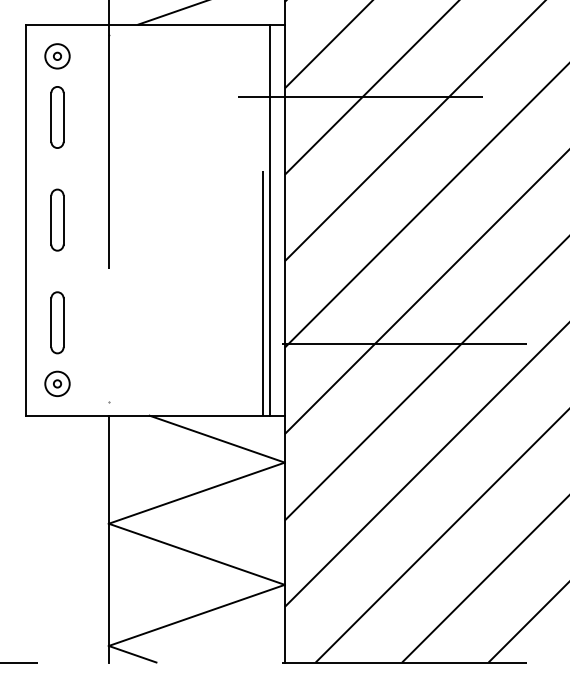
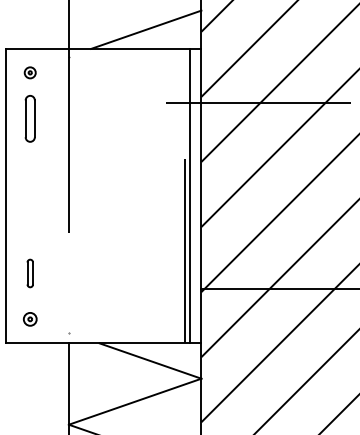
part: (57, 56) -> (30, 72), size x0.6
part: (57, 219) -> (30, 195), removed
part: (57, 322) -> (30, 273), size x0.6
part: (57, 383) -> (30, 319), size x0.7

